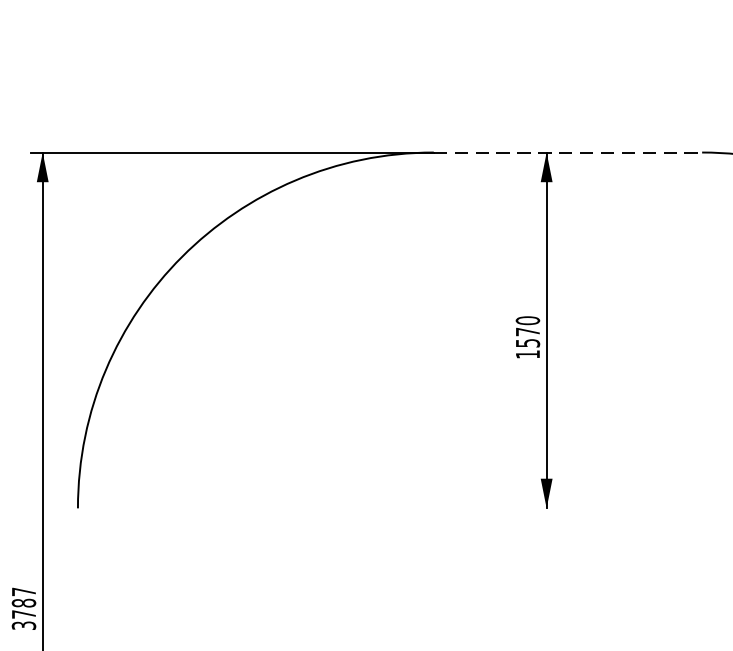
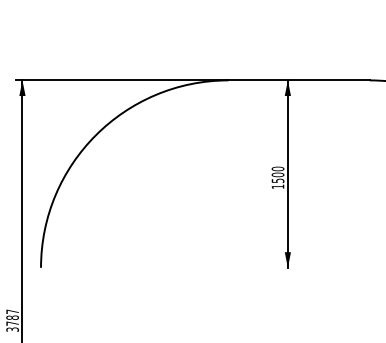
line: (568, 152) -> (299, 80), dashed -> solid
text: (526, 331) -> (277, 174), 1570 -> 1500

